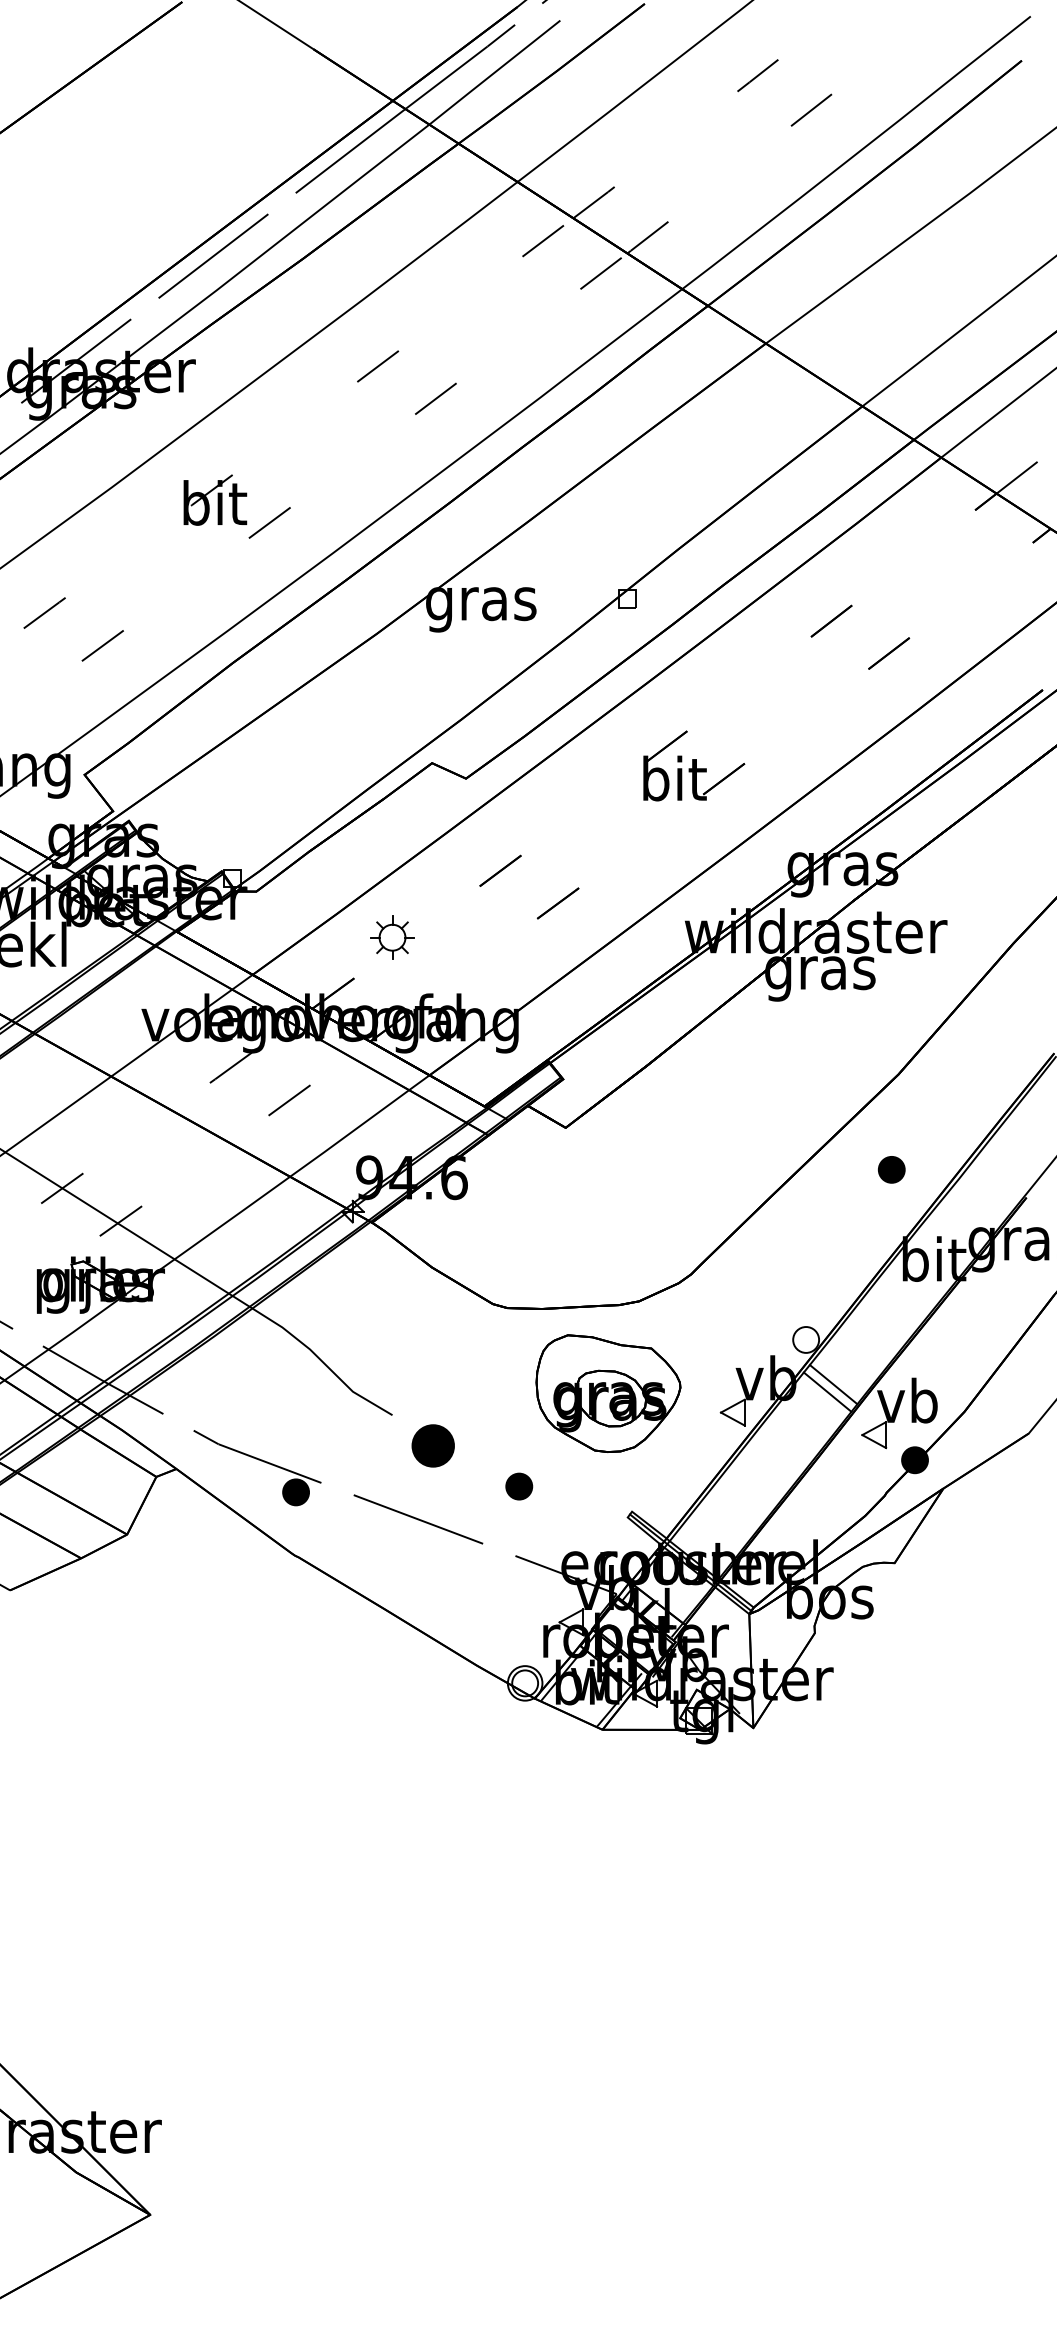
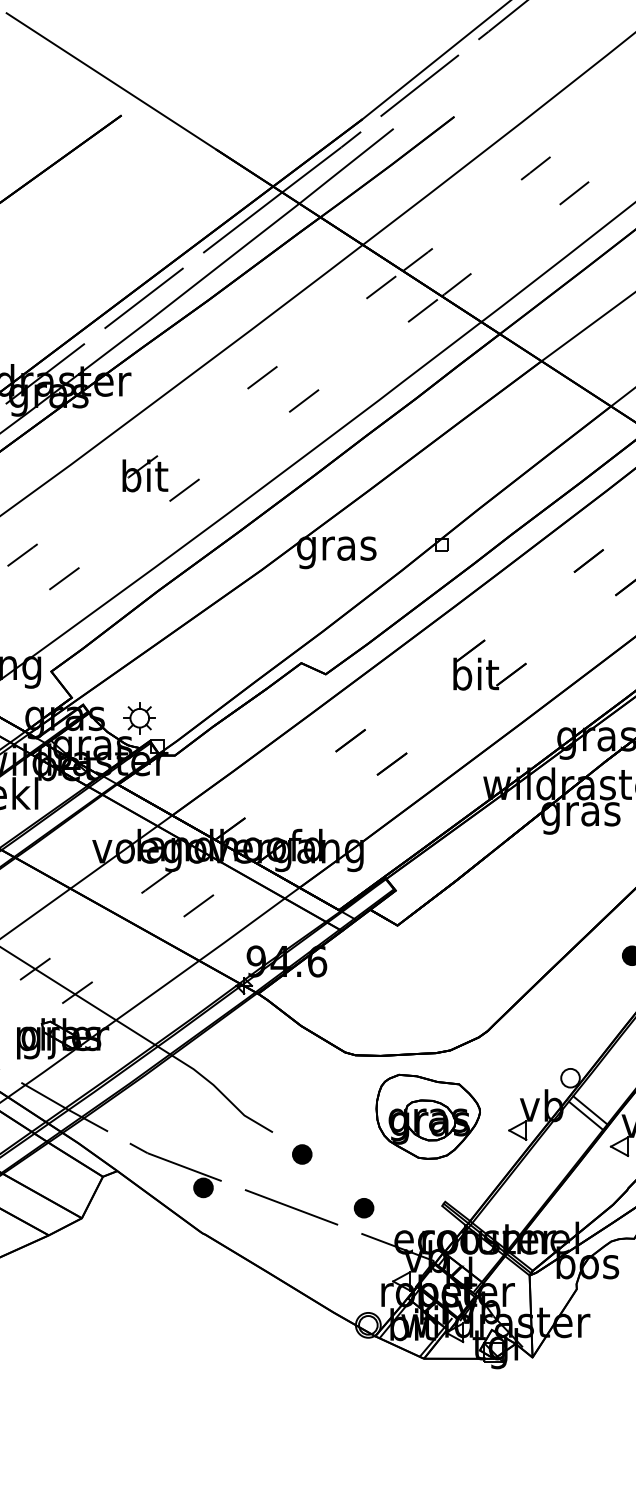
part: (392, 937) -> (139, 718), moved
part: (433, 1445) -> (302, 1154), size x0.62
part: (519, 1486) -> (364, 1208), moved

